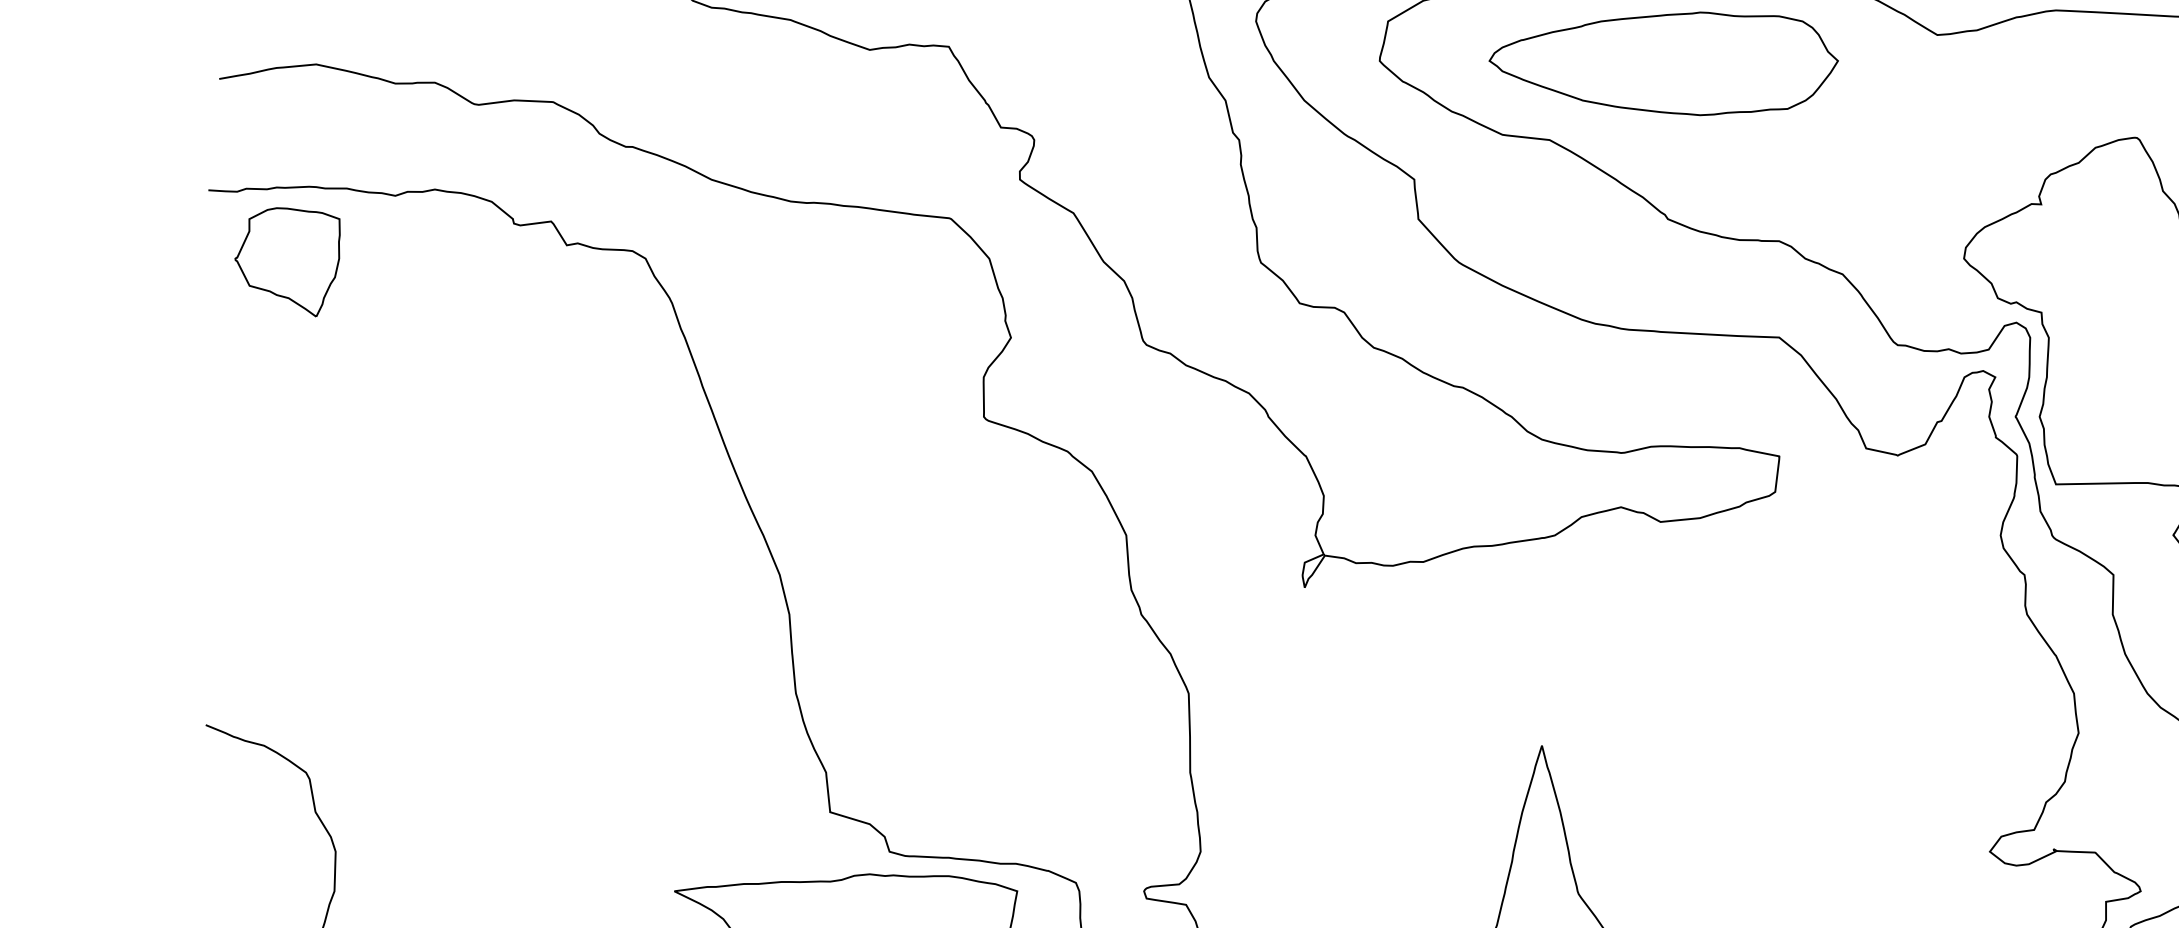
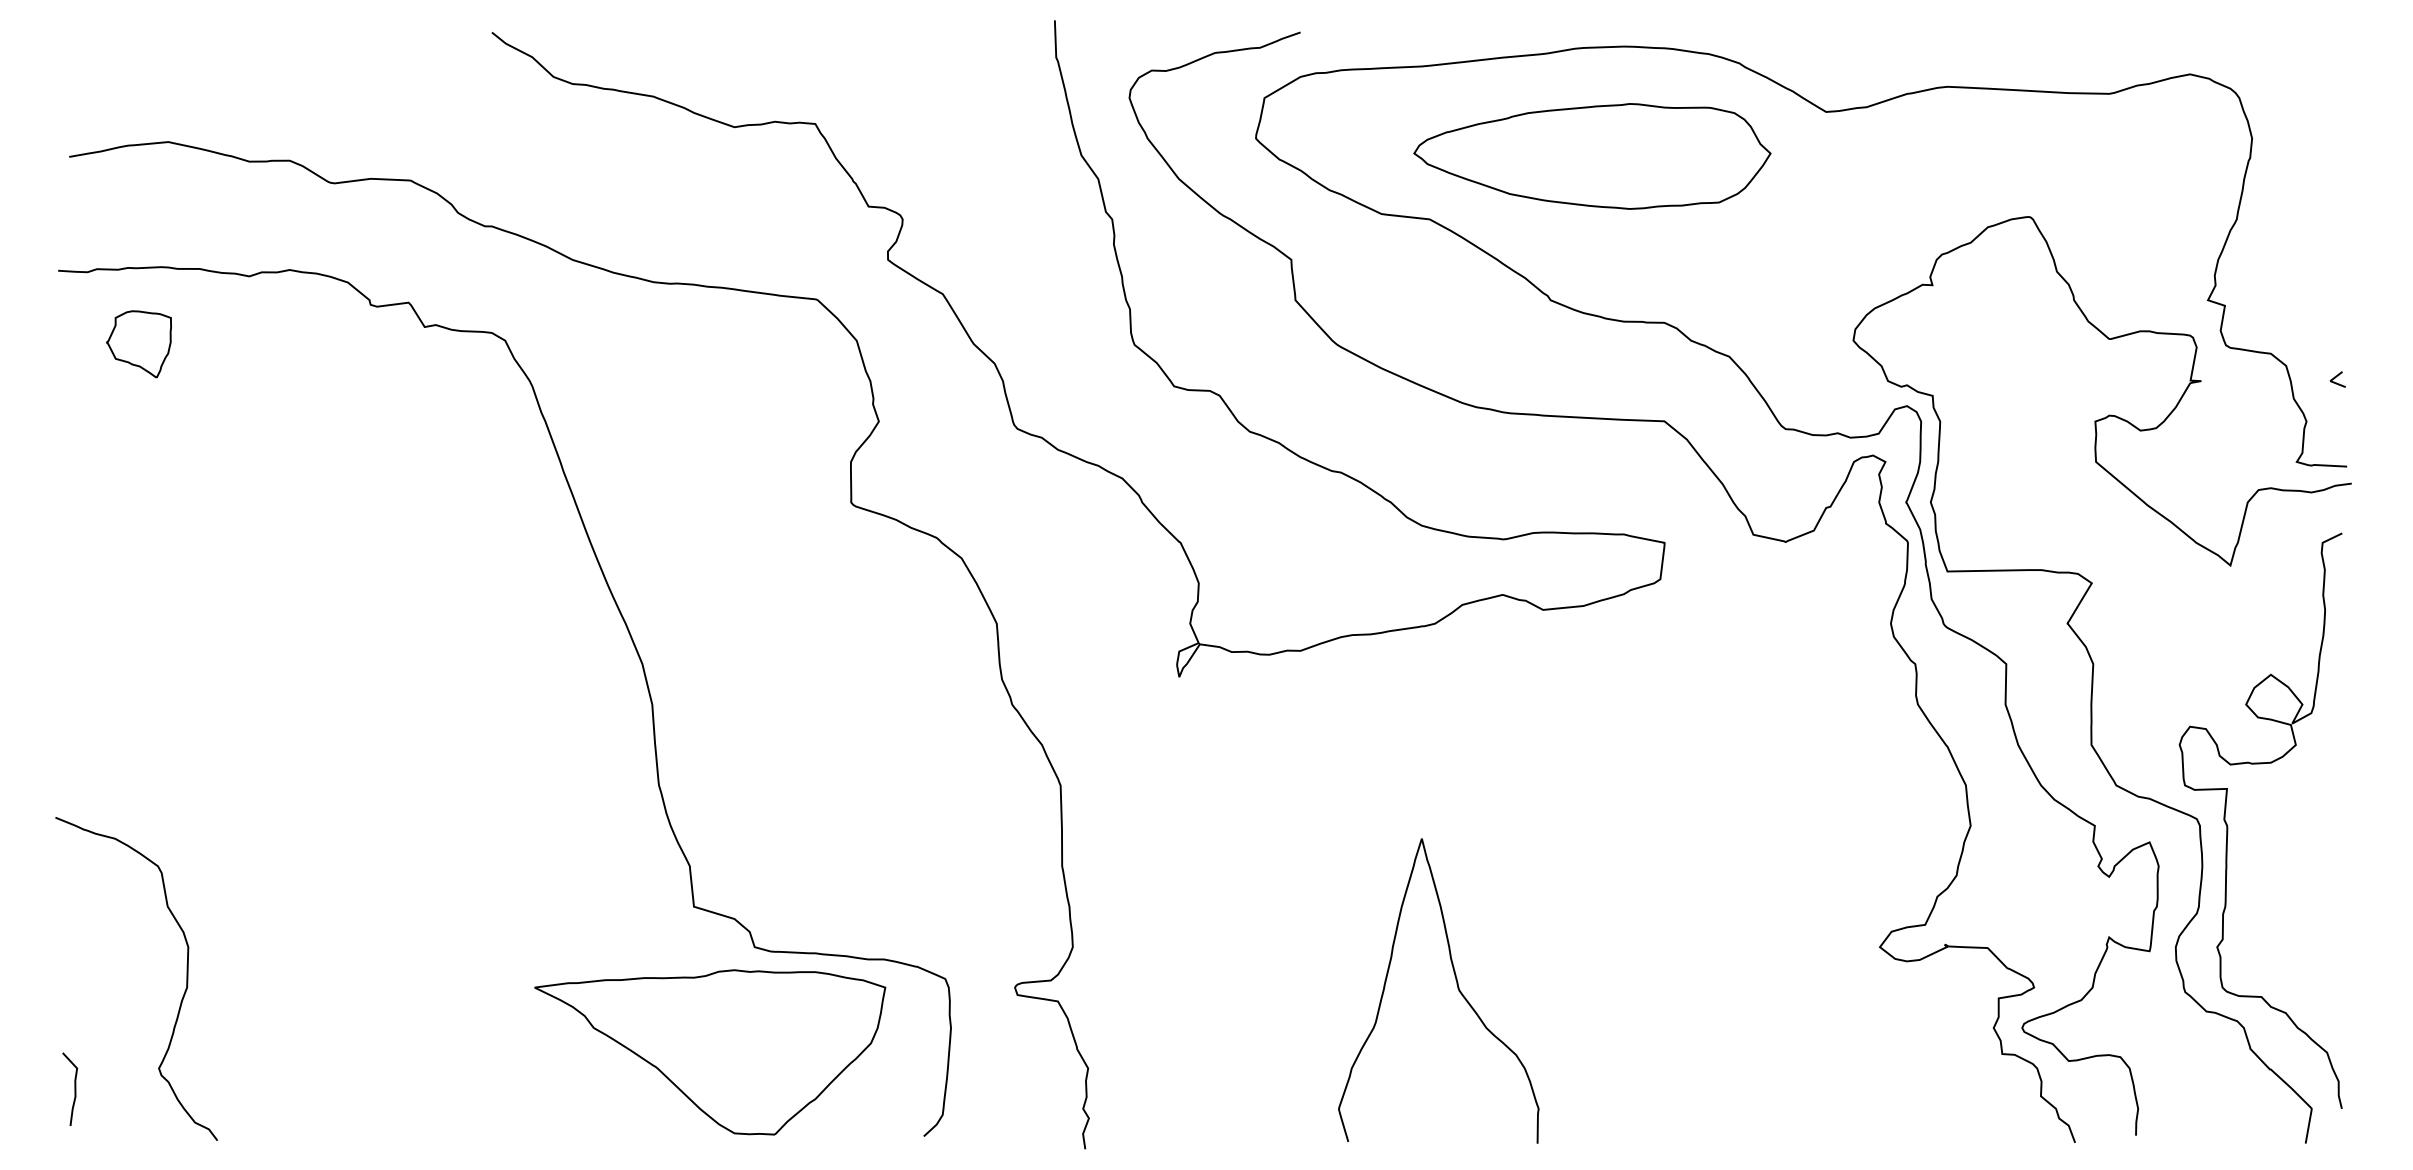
part: (1663, 63) -> (1592, 156), moved
part: (286, 262) -> (138, 344), size x0.6

